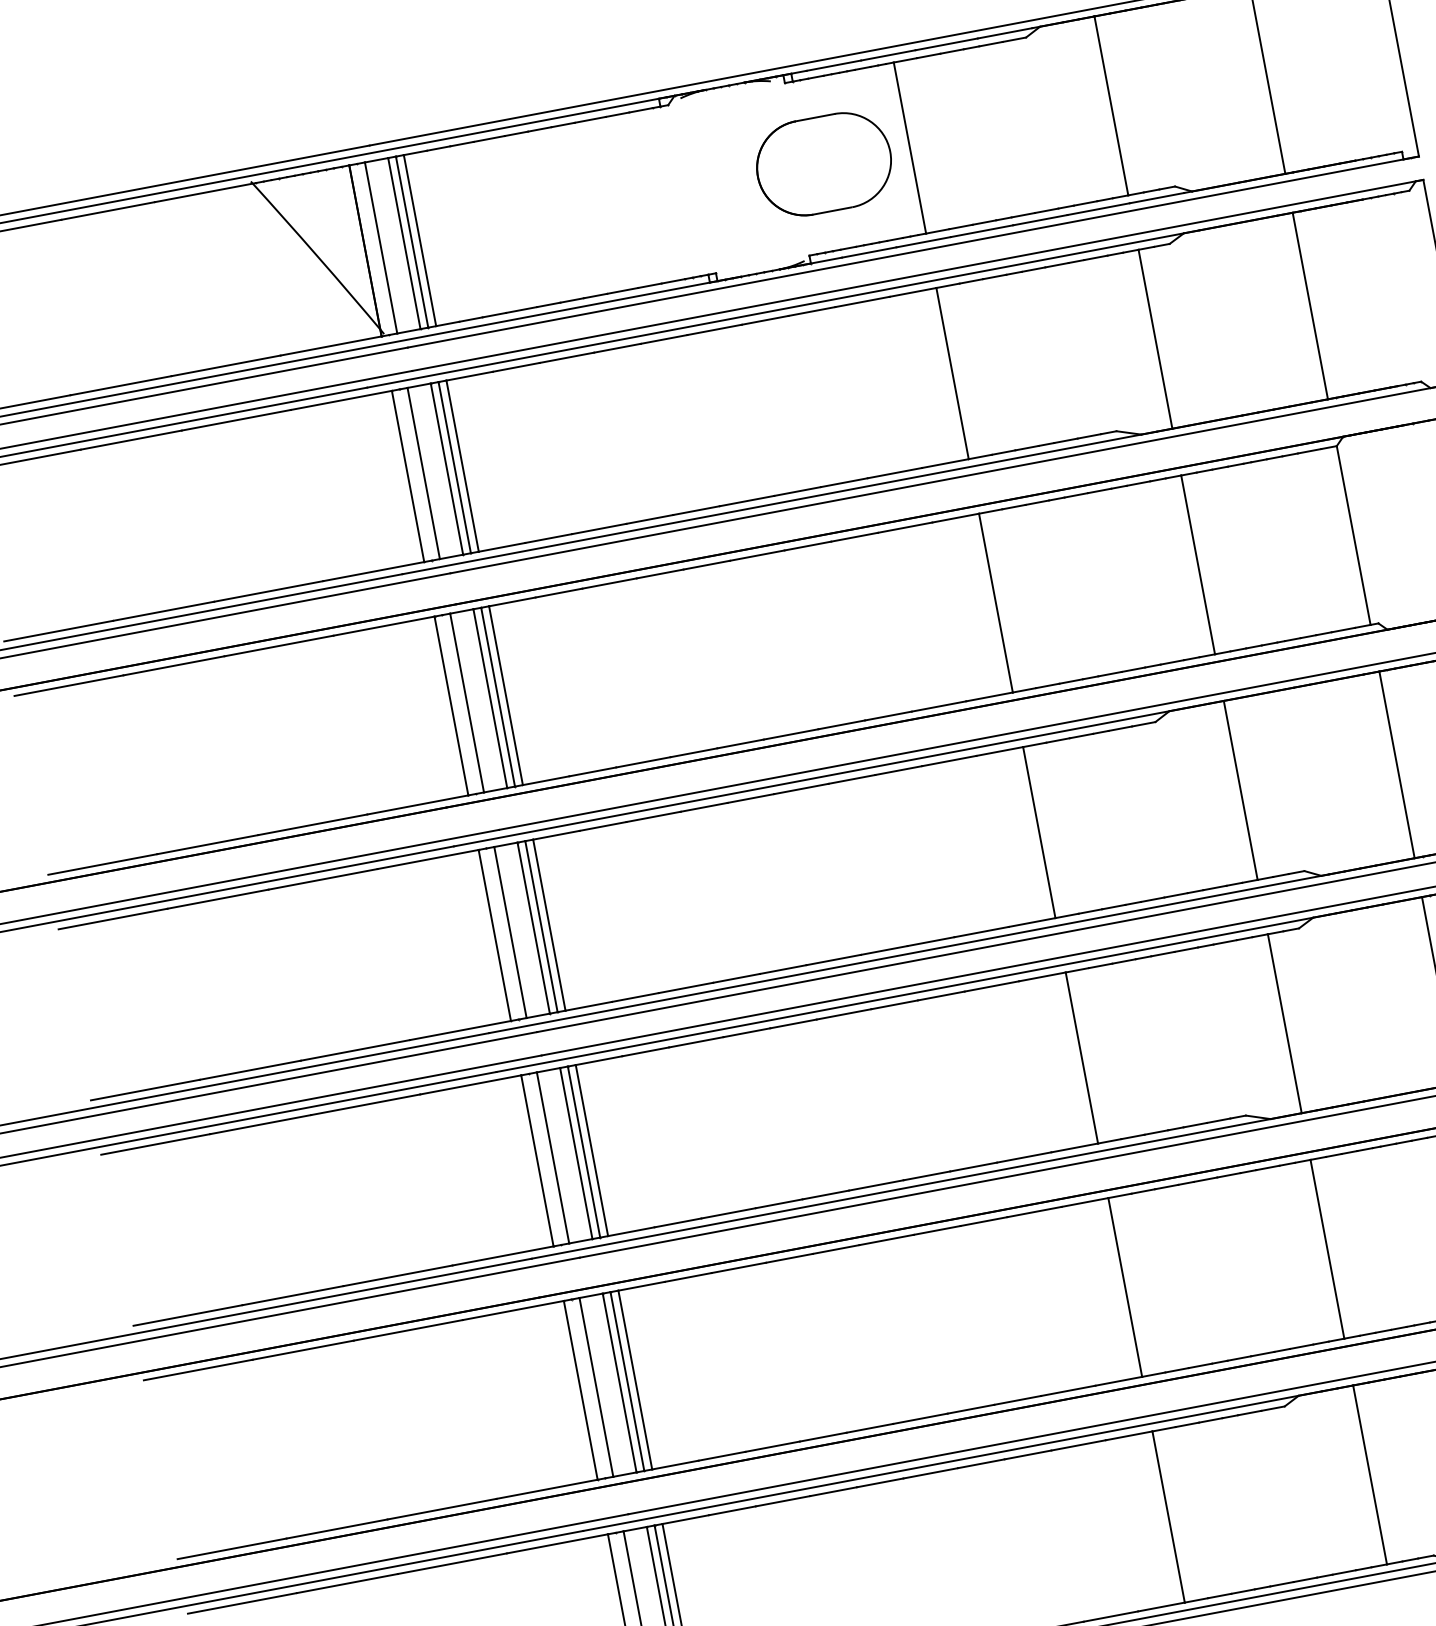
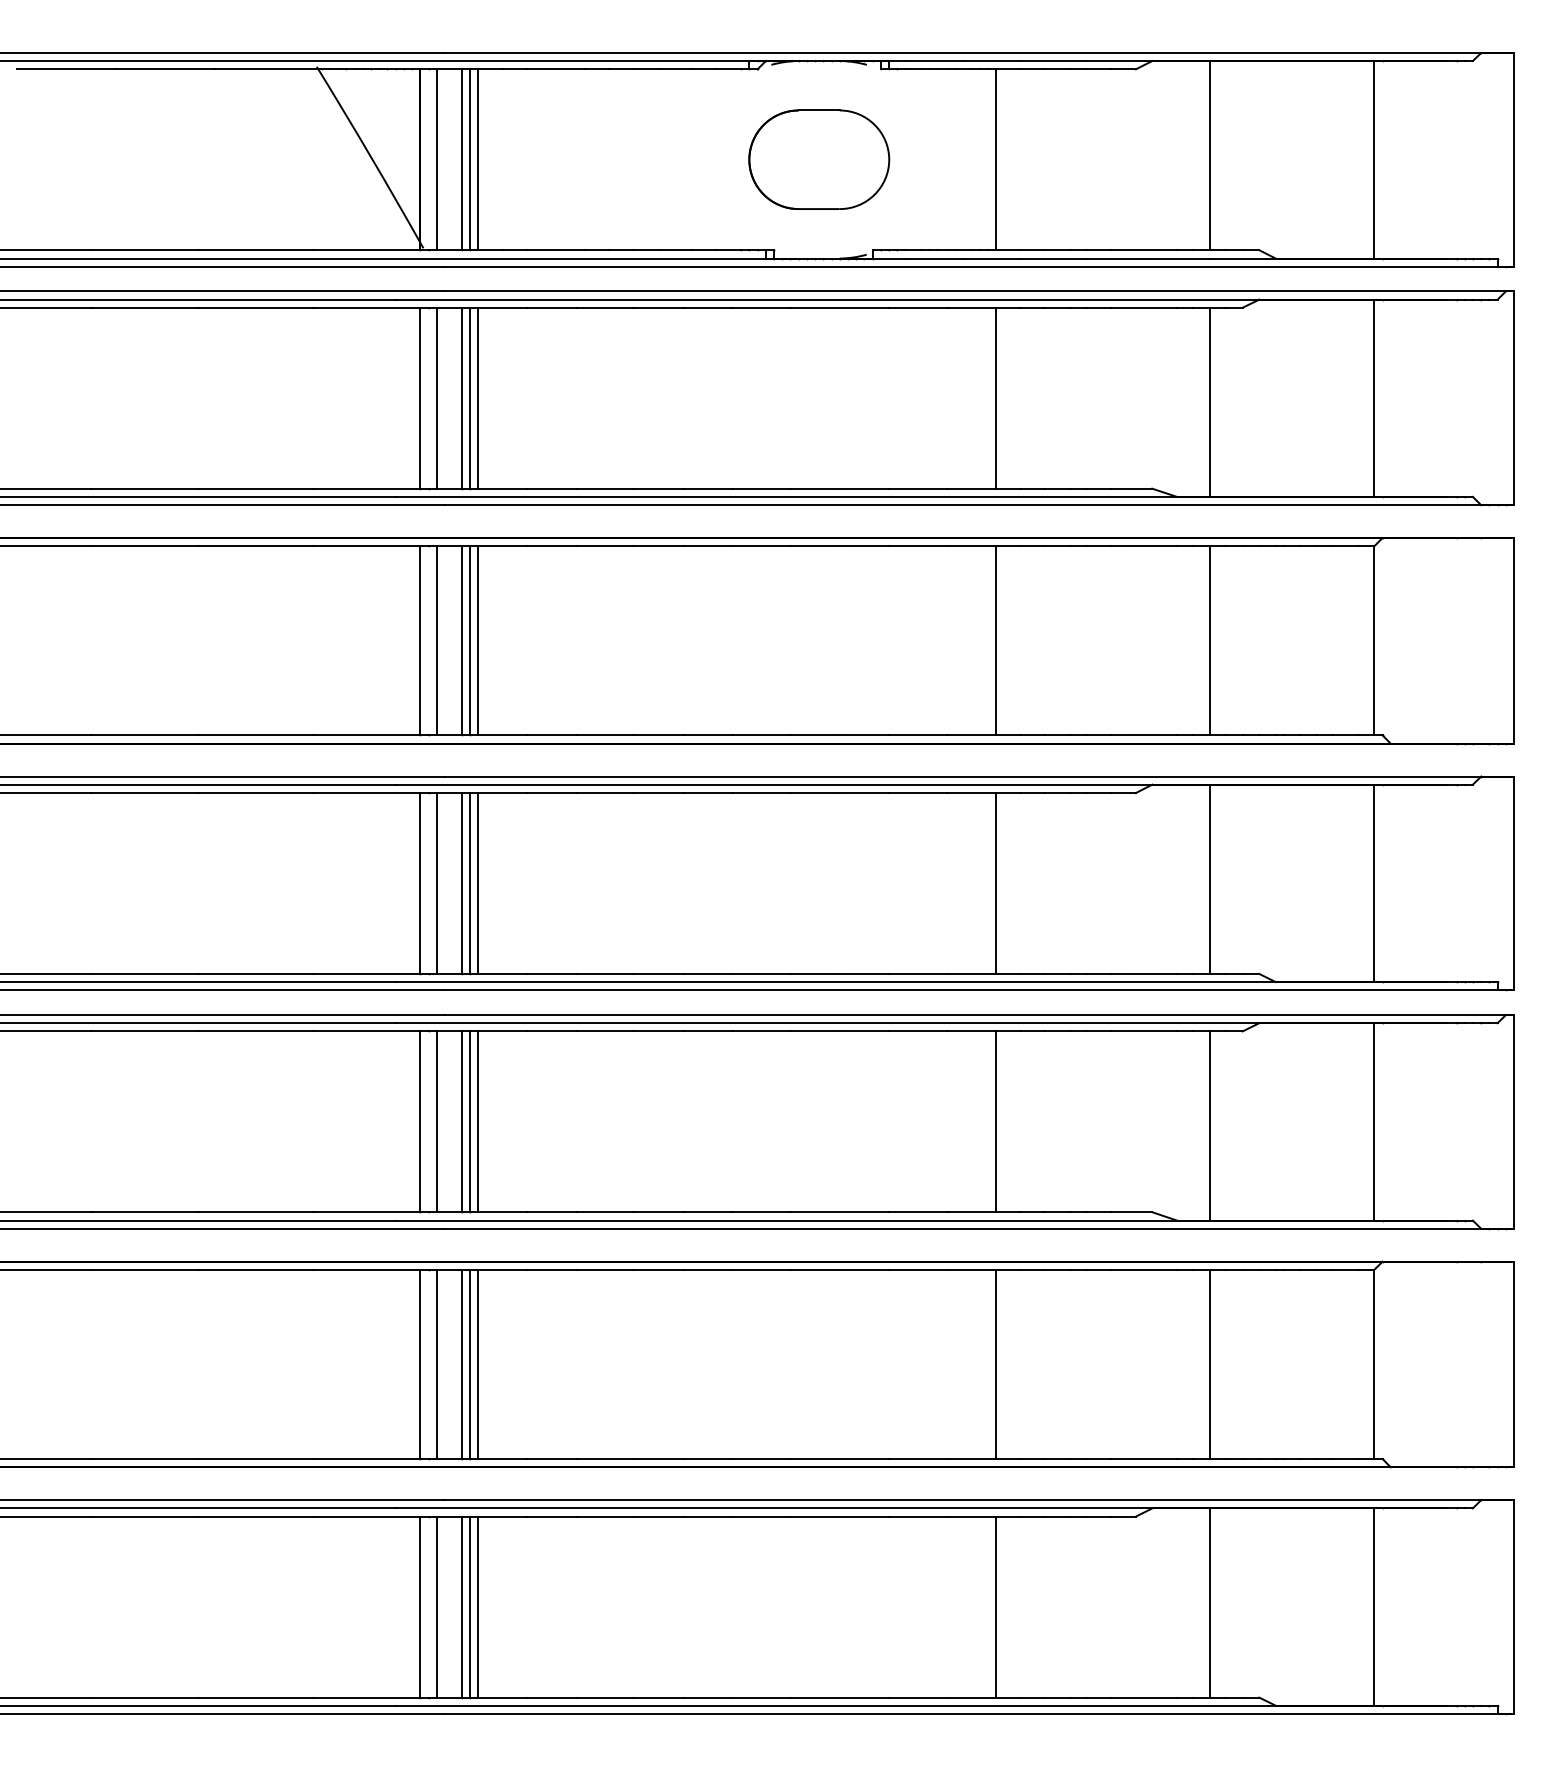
part: (824, 163) -> (819, 159), moved

